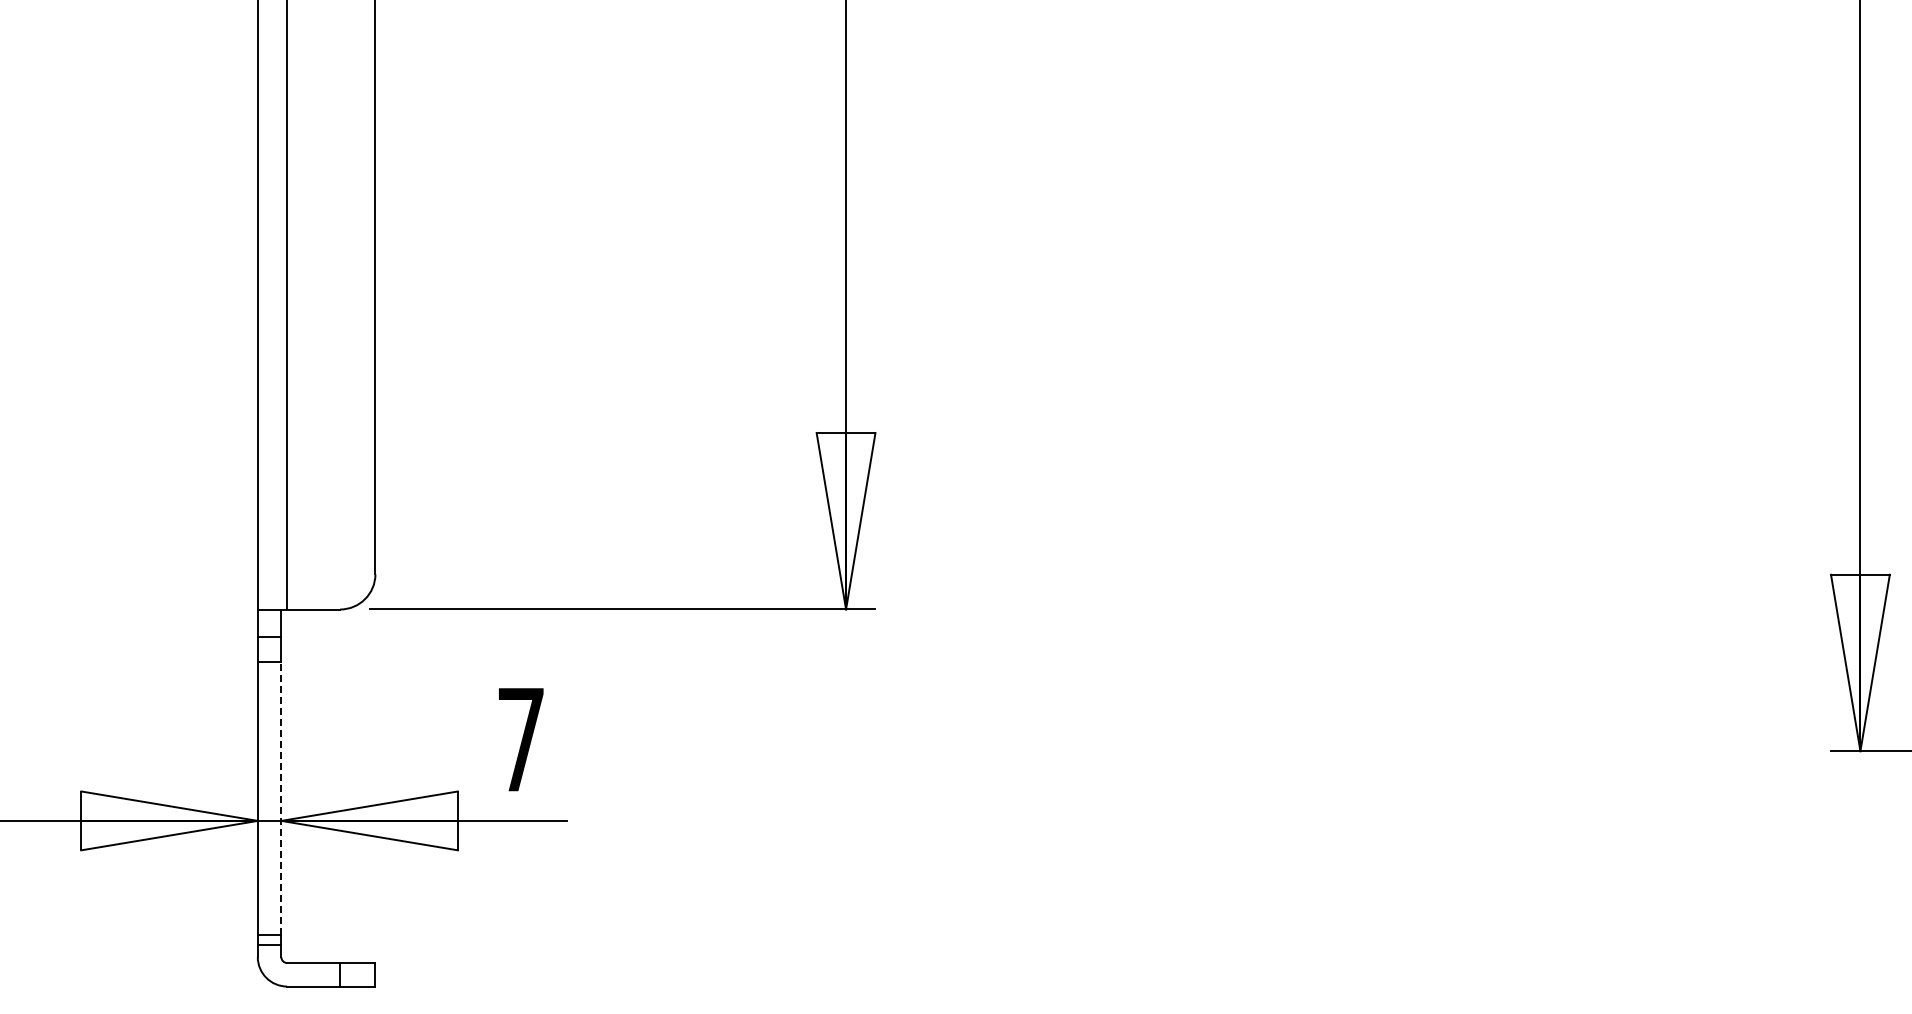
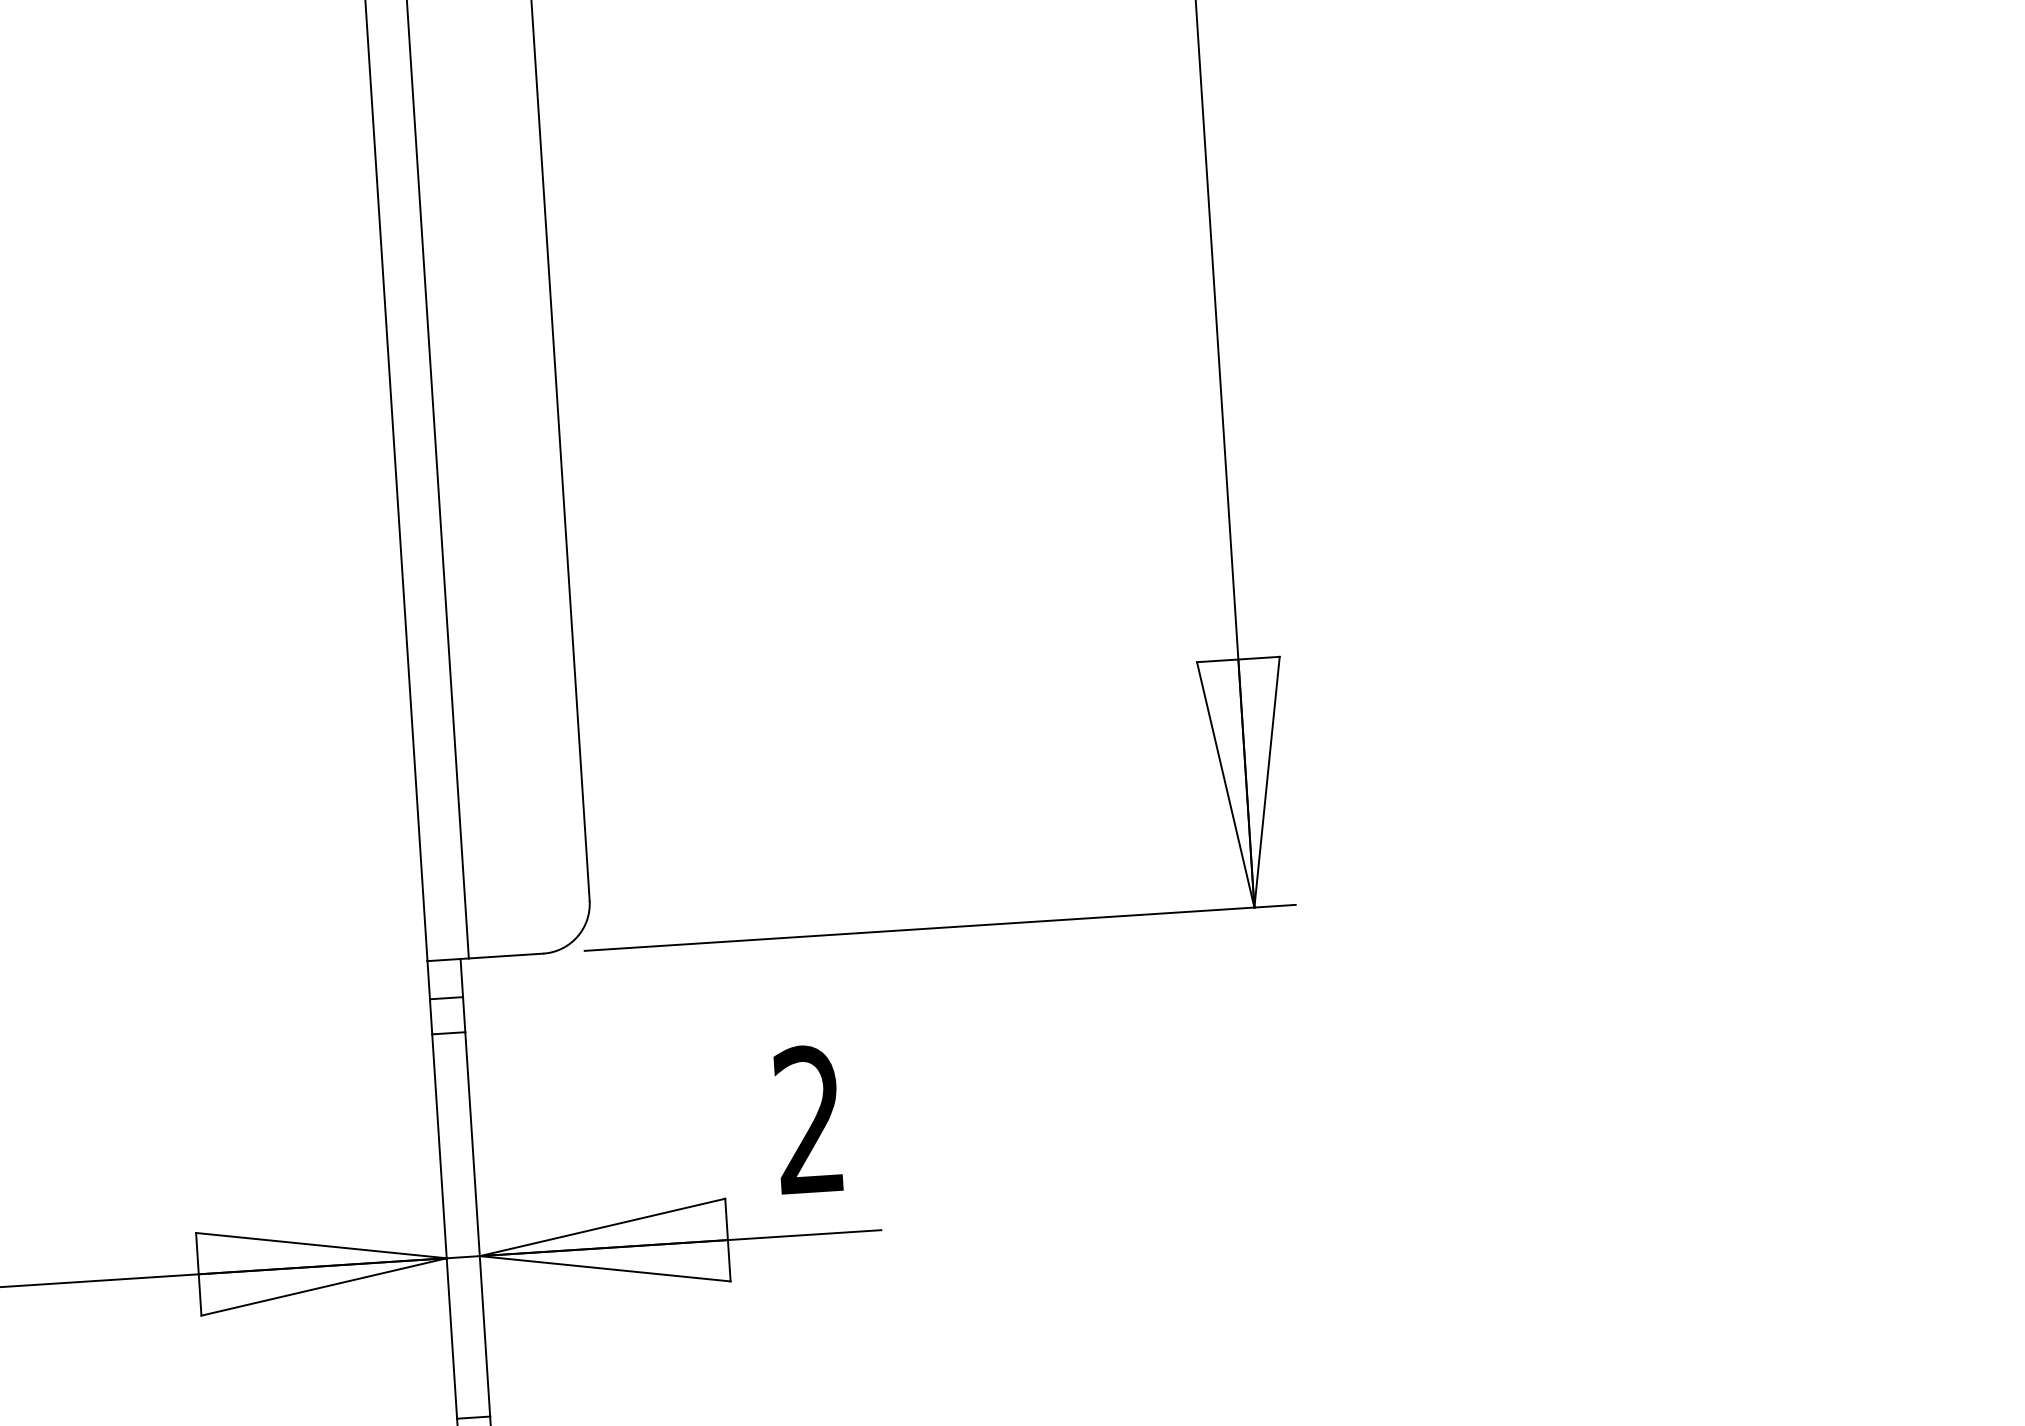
text: (520, 738) -> (808, 1118), 7 -> 2
line: (281, 798) -> (477, 1224), dashed -> solid

